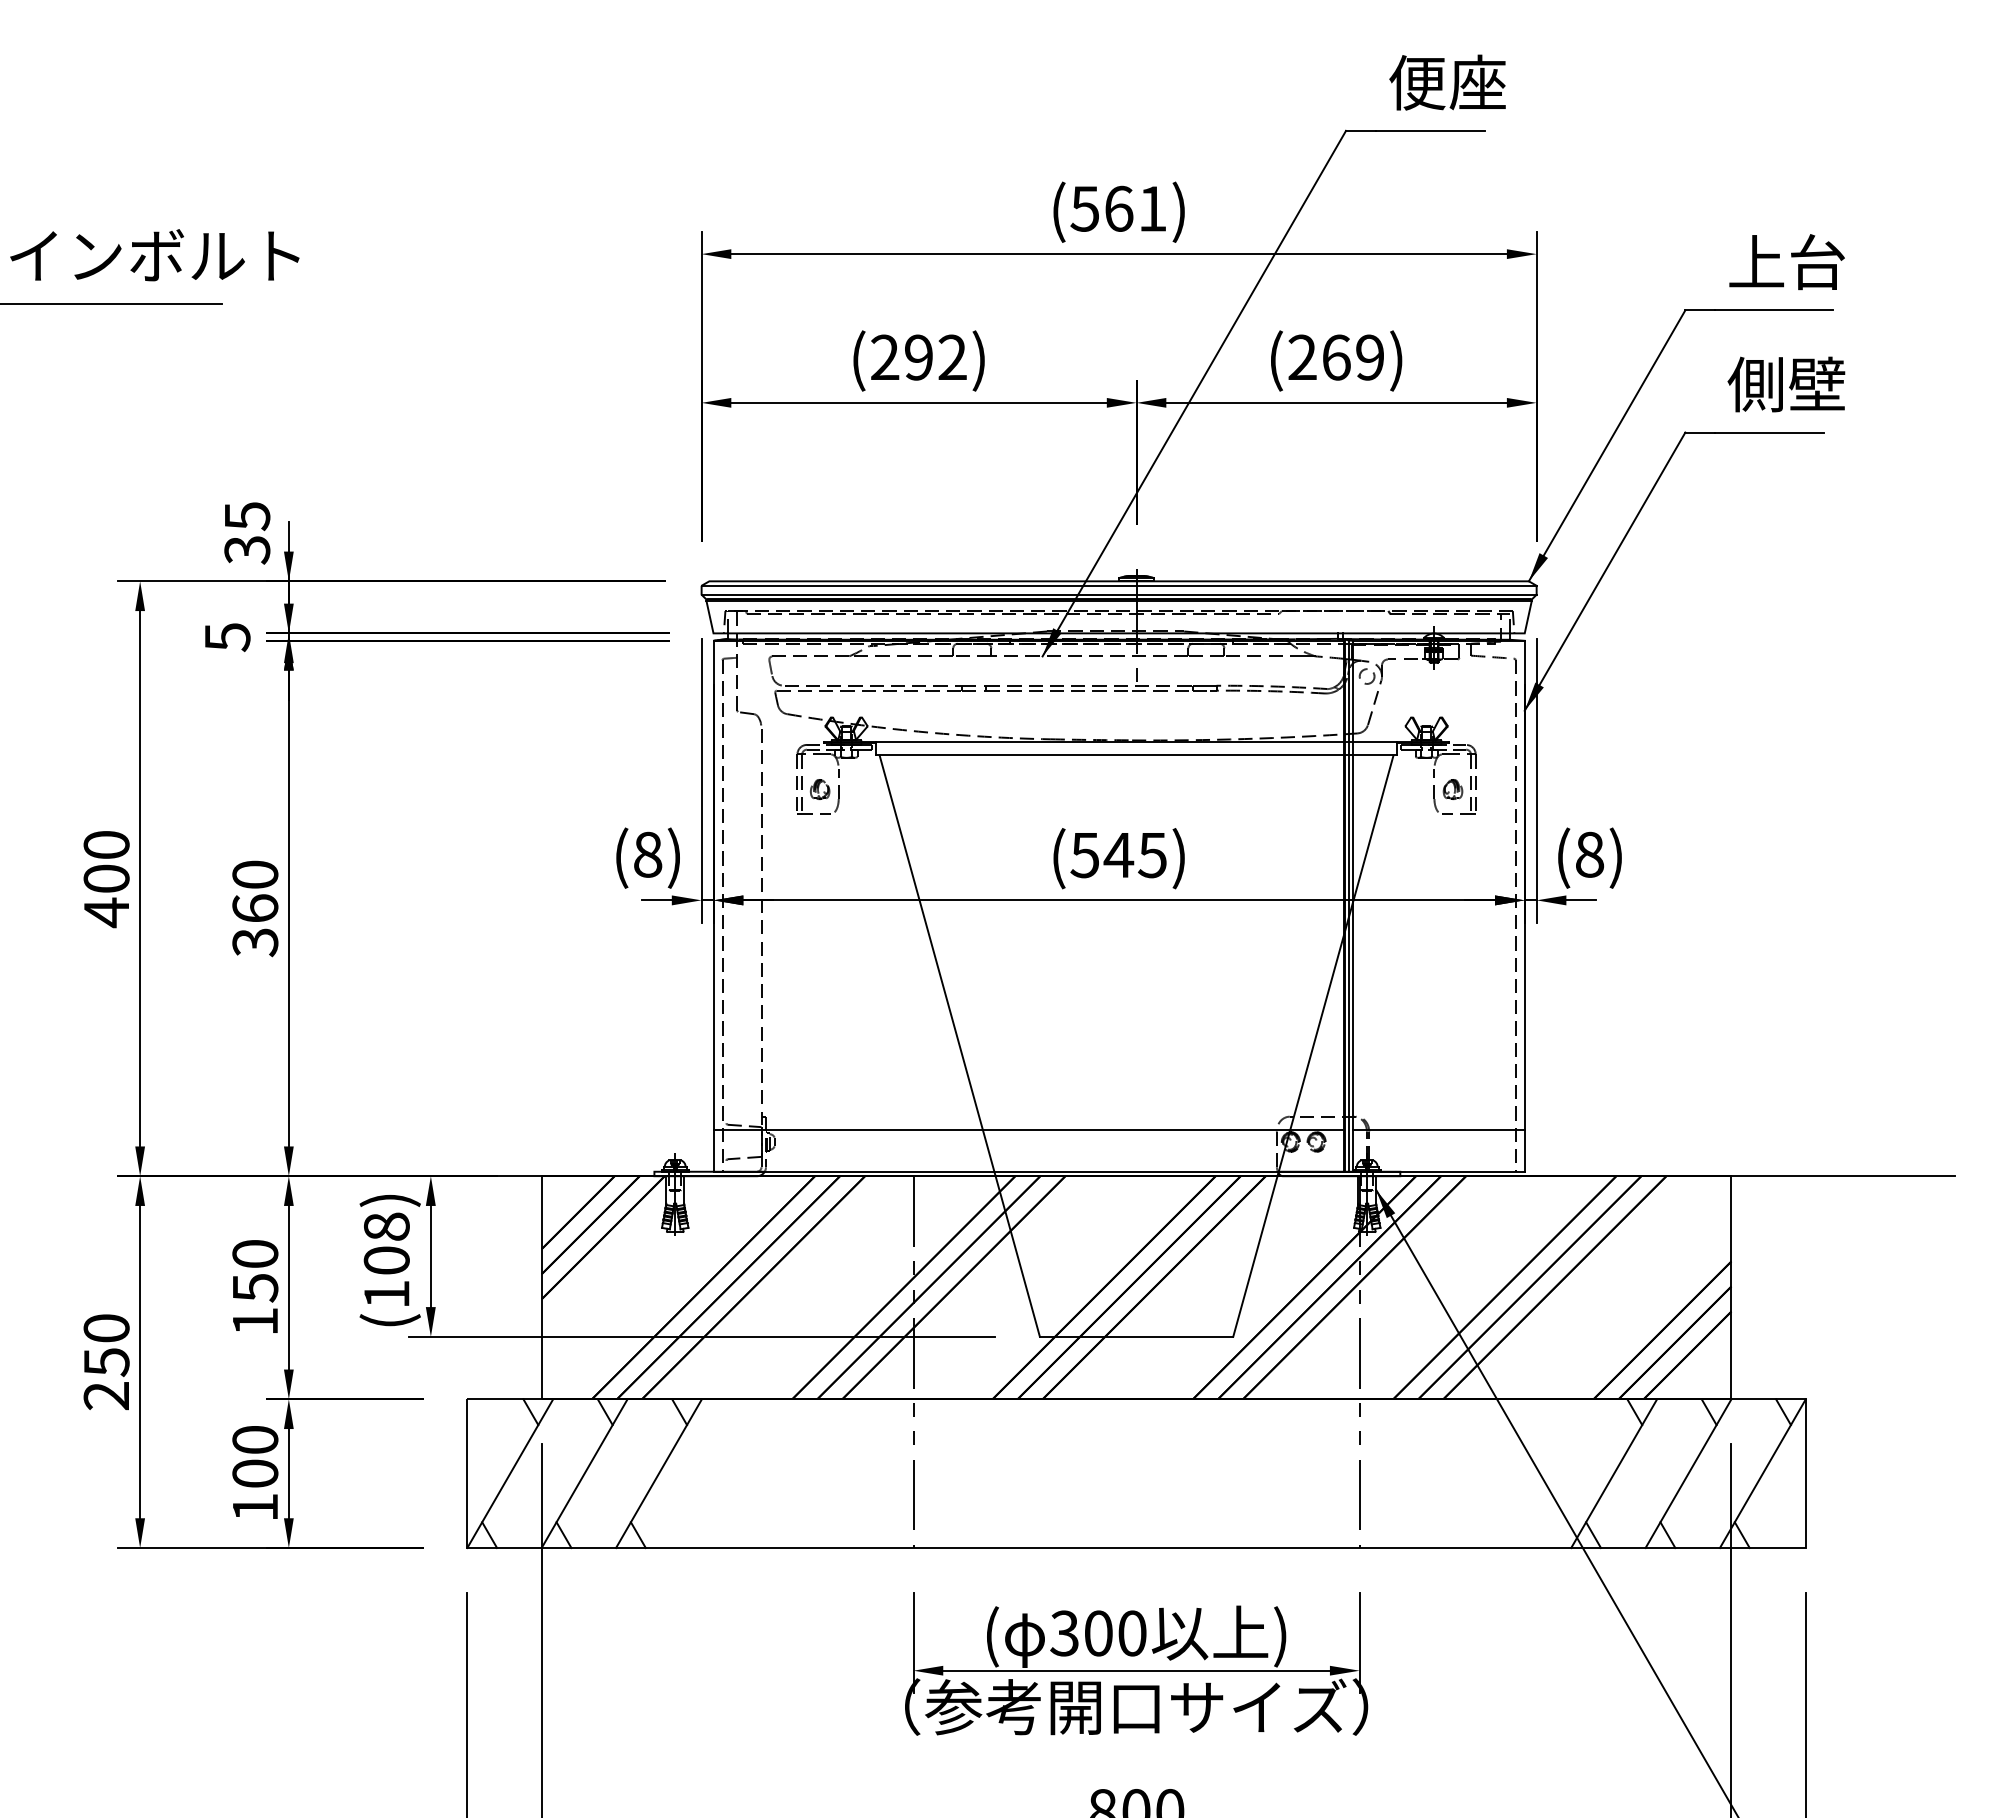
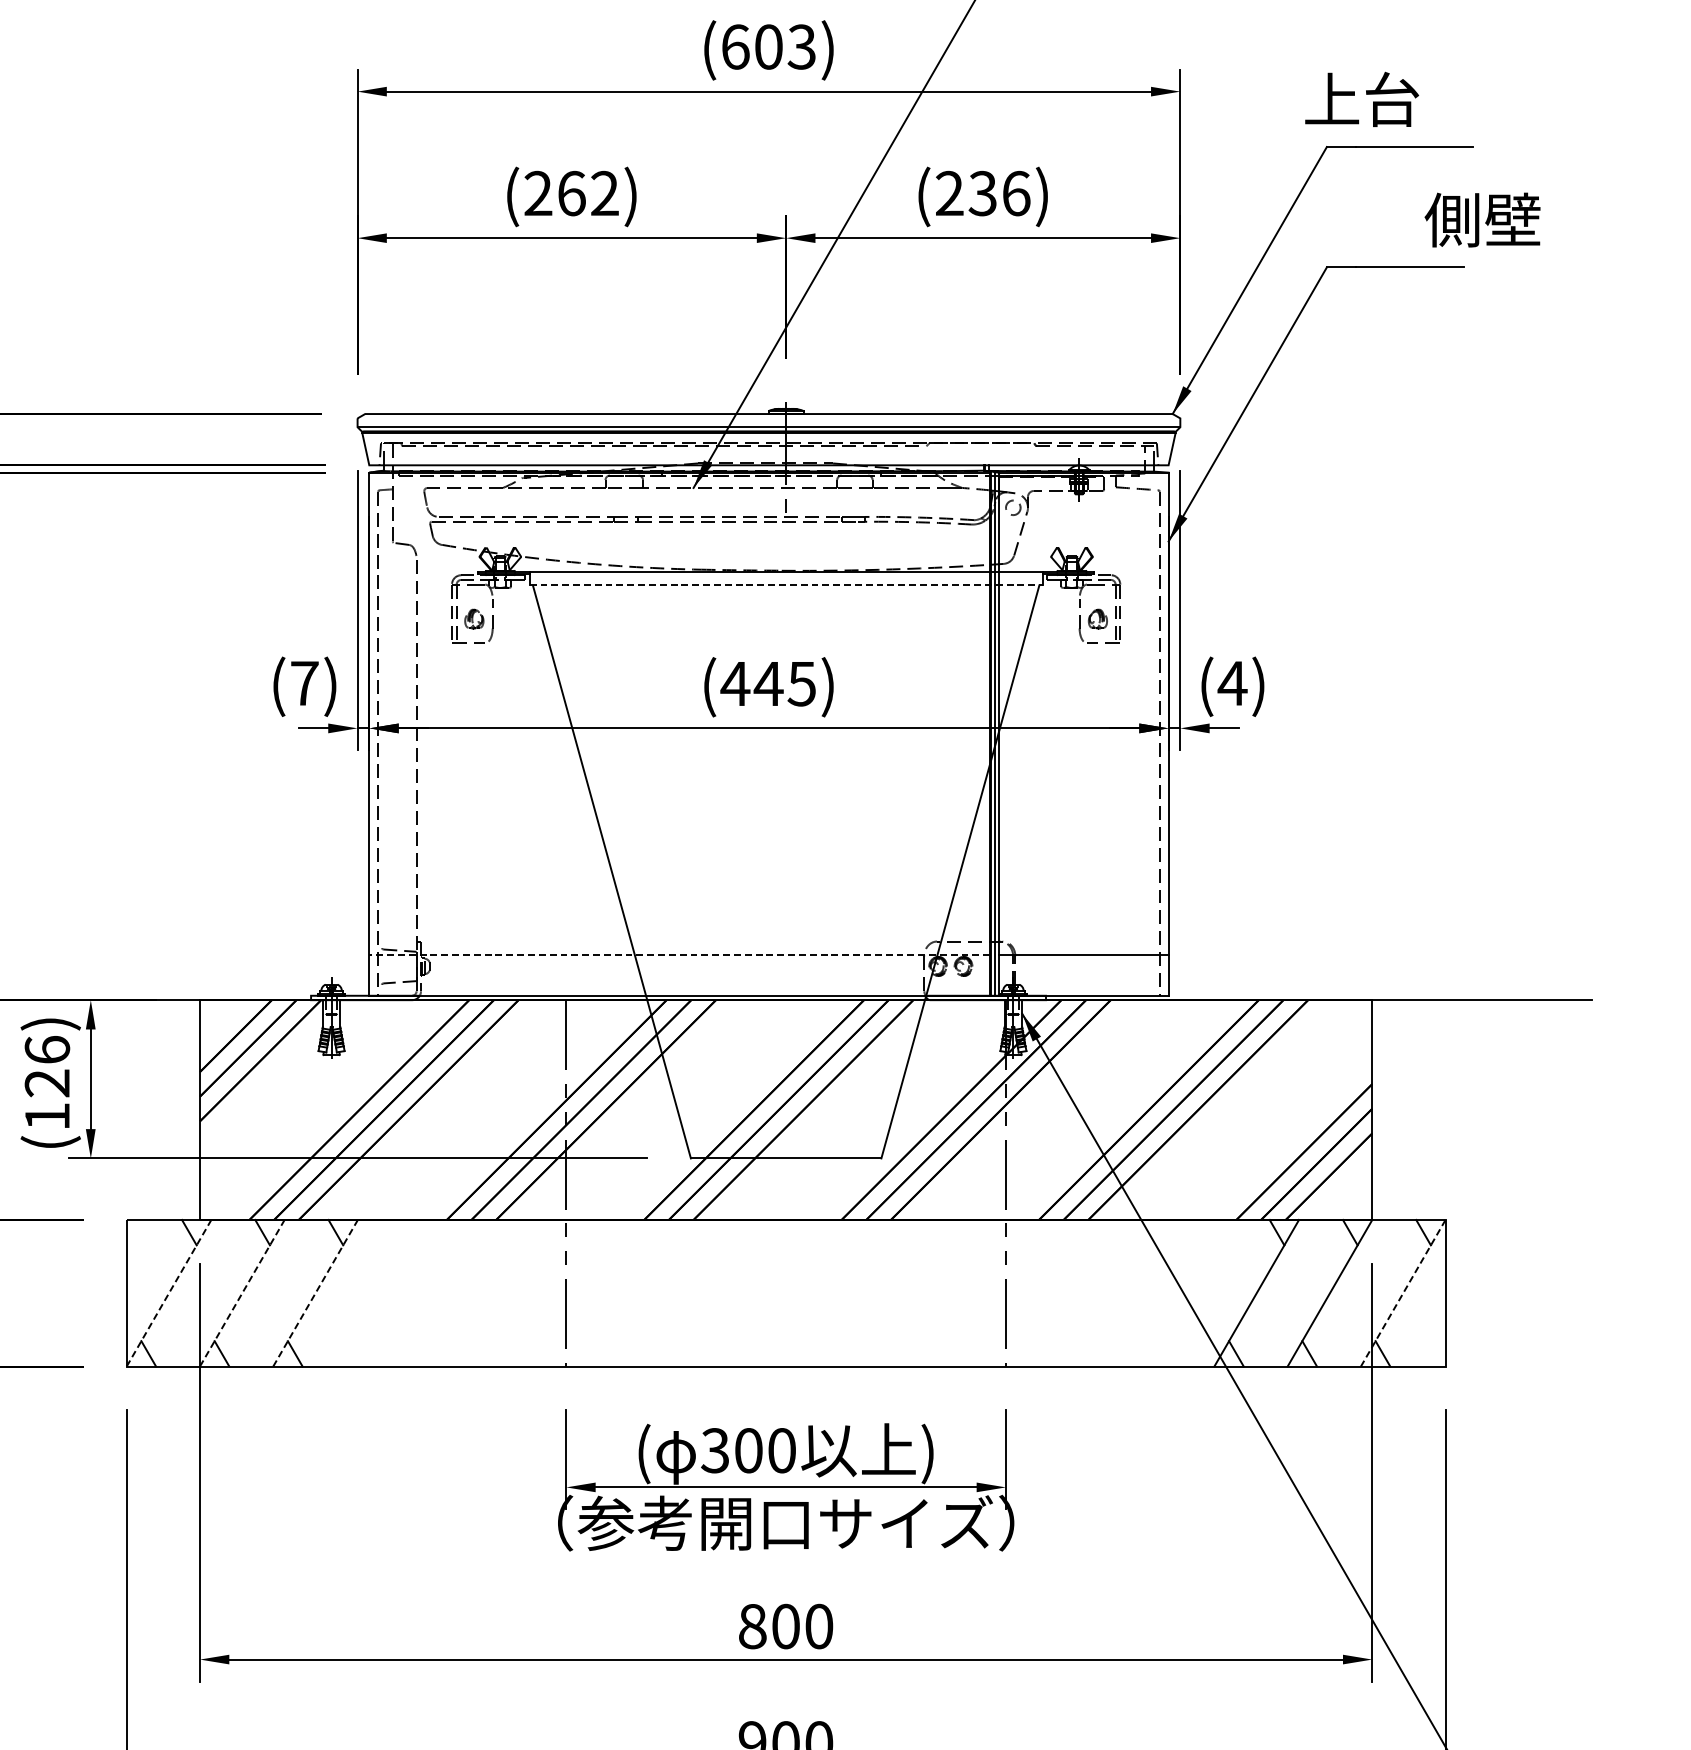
text: (1118, 208) -> (768, 46), (561) -> (603)
text: (1786, 262) -> (1361, 99), moved
text: (919, 357) -> (572, 193), (292) -> (262)
text: (1352, 357) -> (998, 193), (269) -> (236)
text: (1786, 384) -> (1482, 220), moved
line: (1118, 585) -> (768, 418), removed
line: (1137, 755) -> (787, 585), solid -> dashed
text: (648, 854) -> (305, 683), (8) -> (7)
text: (1589, 854) -> (1232, 683), (8) -> (4)
text: (1084, 855) -> (734, 684), (545) -> (445)
line: (1028, 1130) -> (679, 955), solid -> dashed
text: (386, 1243) -> (47, 1066), (108) -> (126)
line: (510, 1473) -> (169, 1293), solid -> dashed
line: (584, 1473) -> (242, 1293), solid -> dashed
line: (658, 1473) -> (315, 1293), solid -> dashed
line: (1762, 1473) -> (1402, 1293), solid -> dashed

